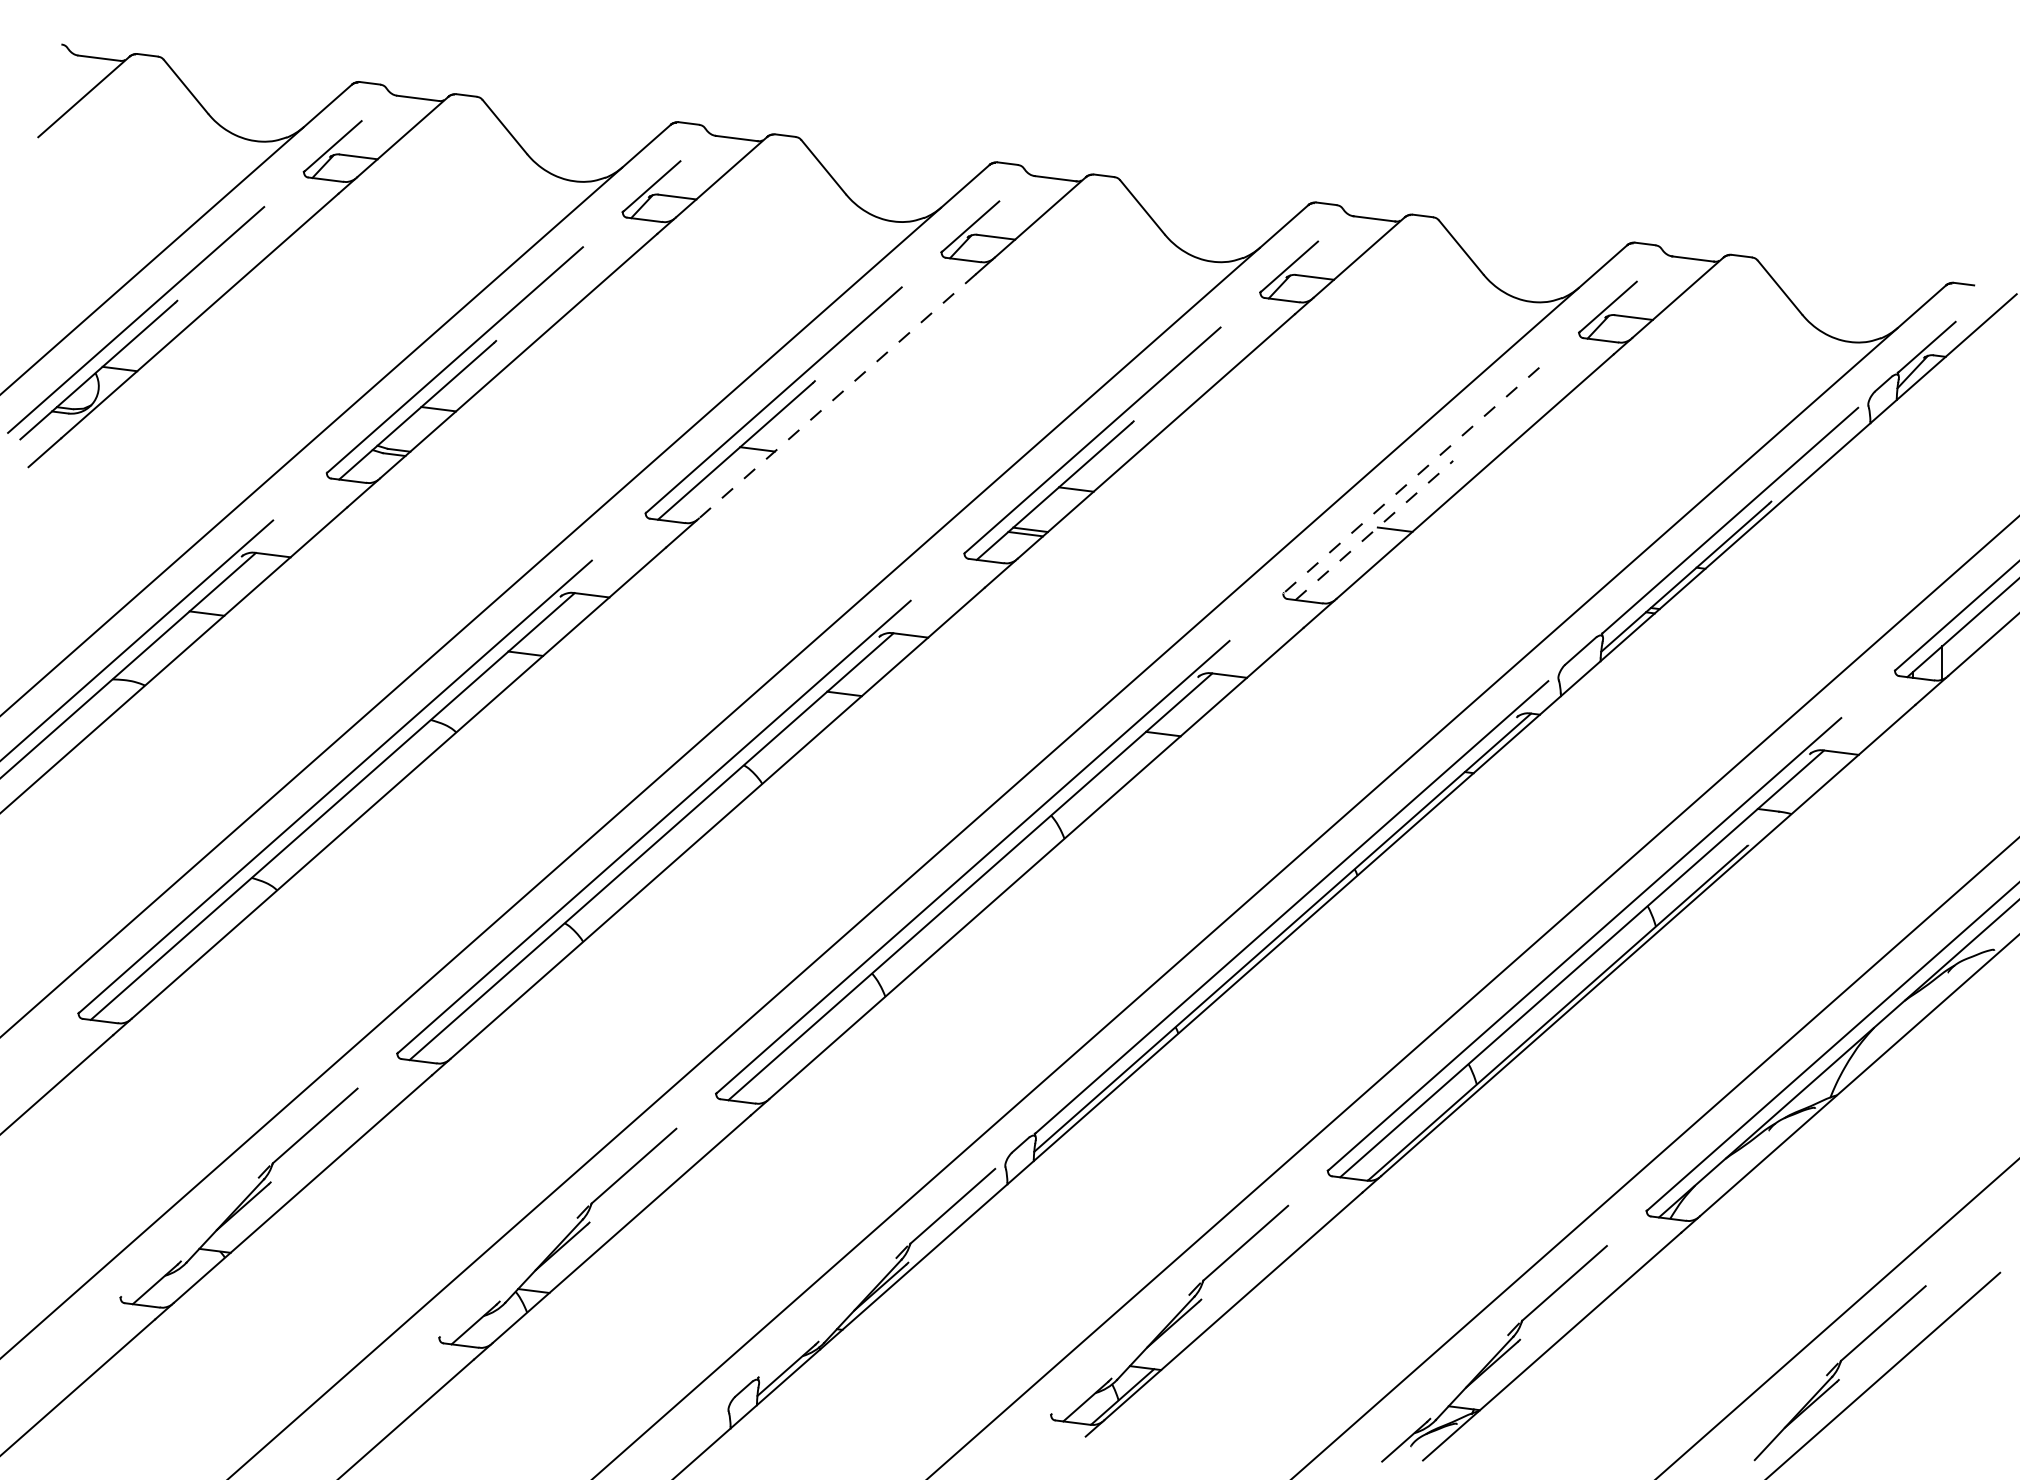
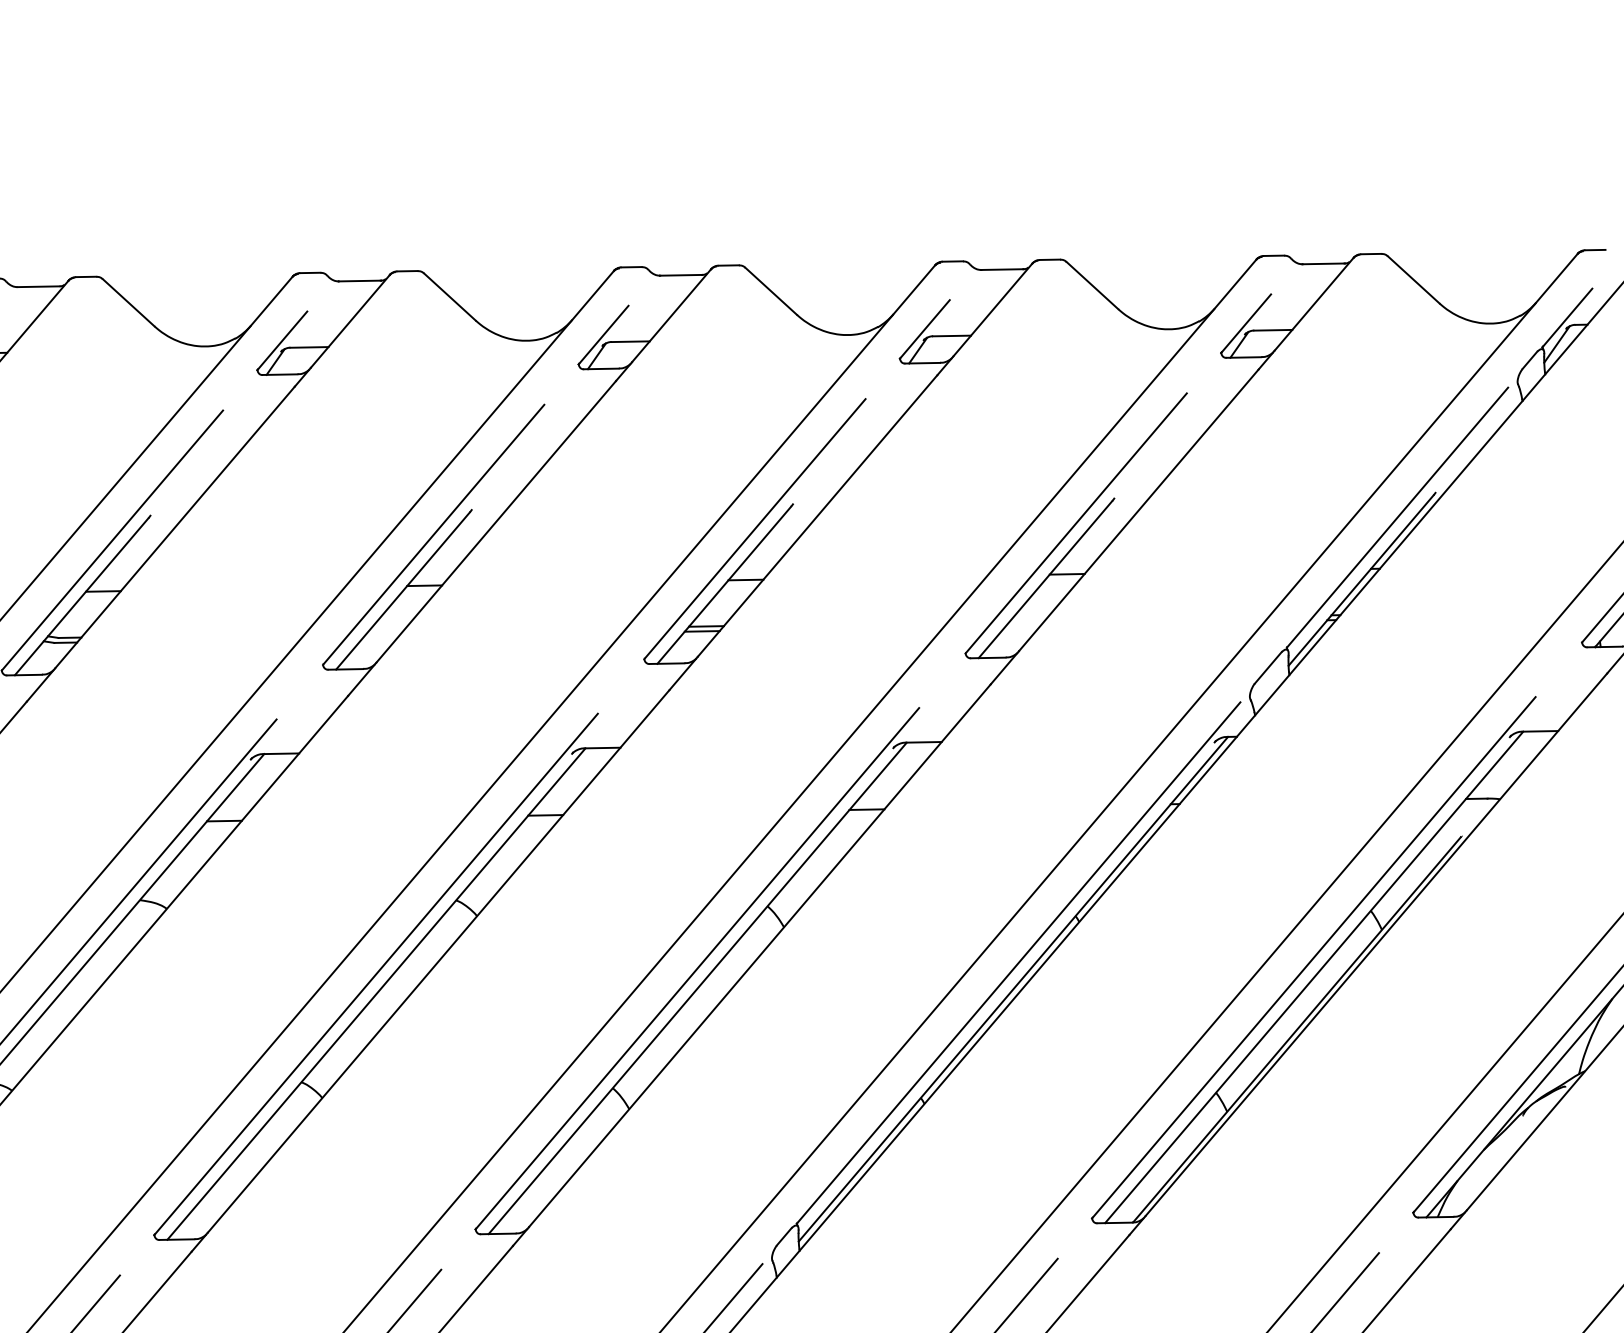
line: (837, 396) -> (496, 521), dashed -> solid
line: (1411, 480) -> (1076, 523), dashed -> solid
line: (1373, 531) -> (1046, 579), dashed -> solid

